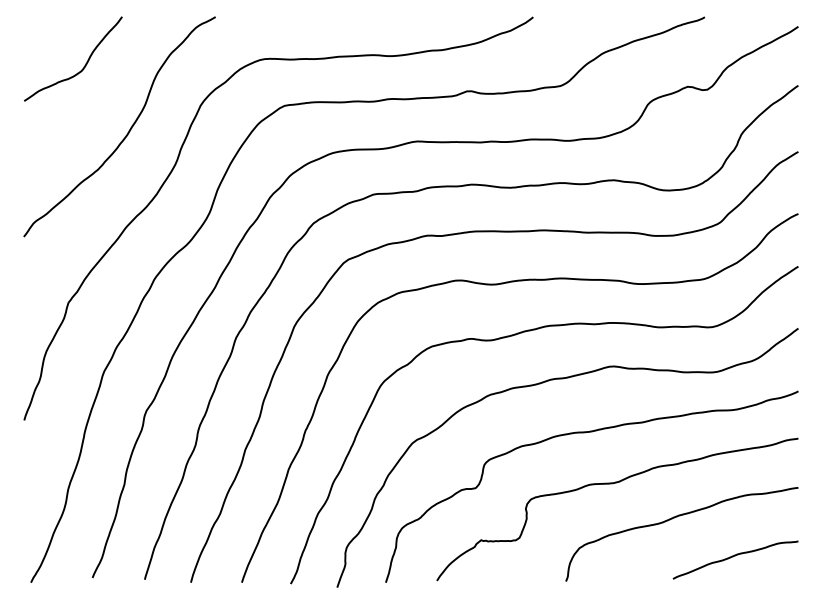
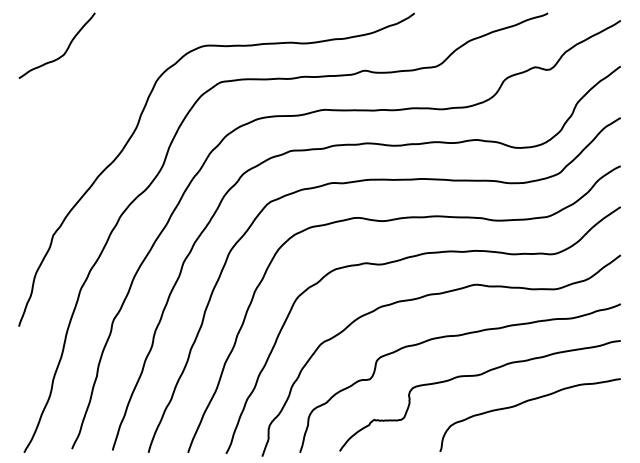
curve: (127, 130) -> (99, 101), removed
curve: (733, 557) -> (570, 433), removed

